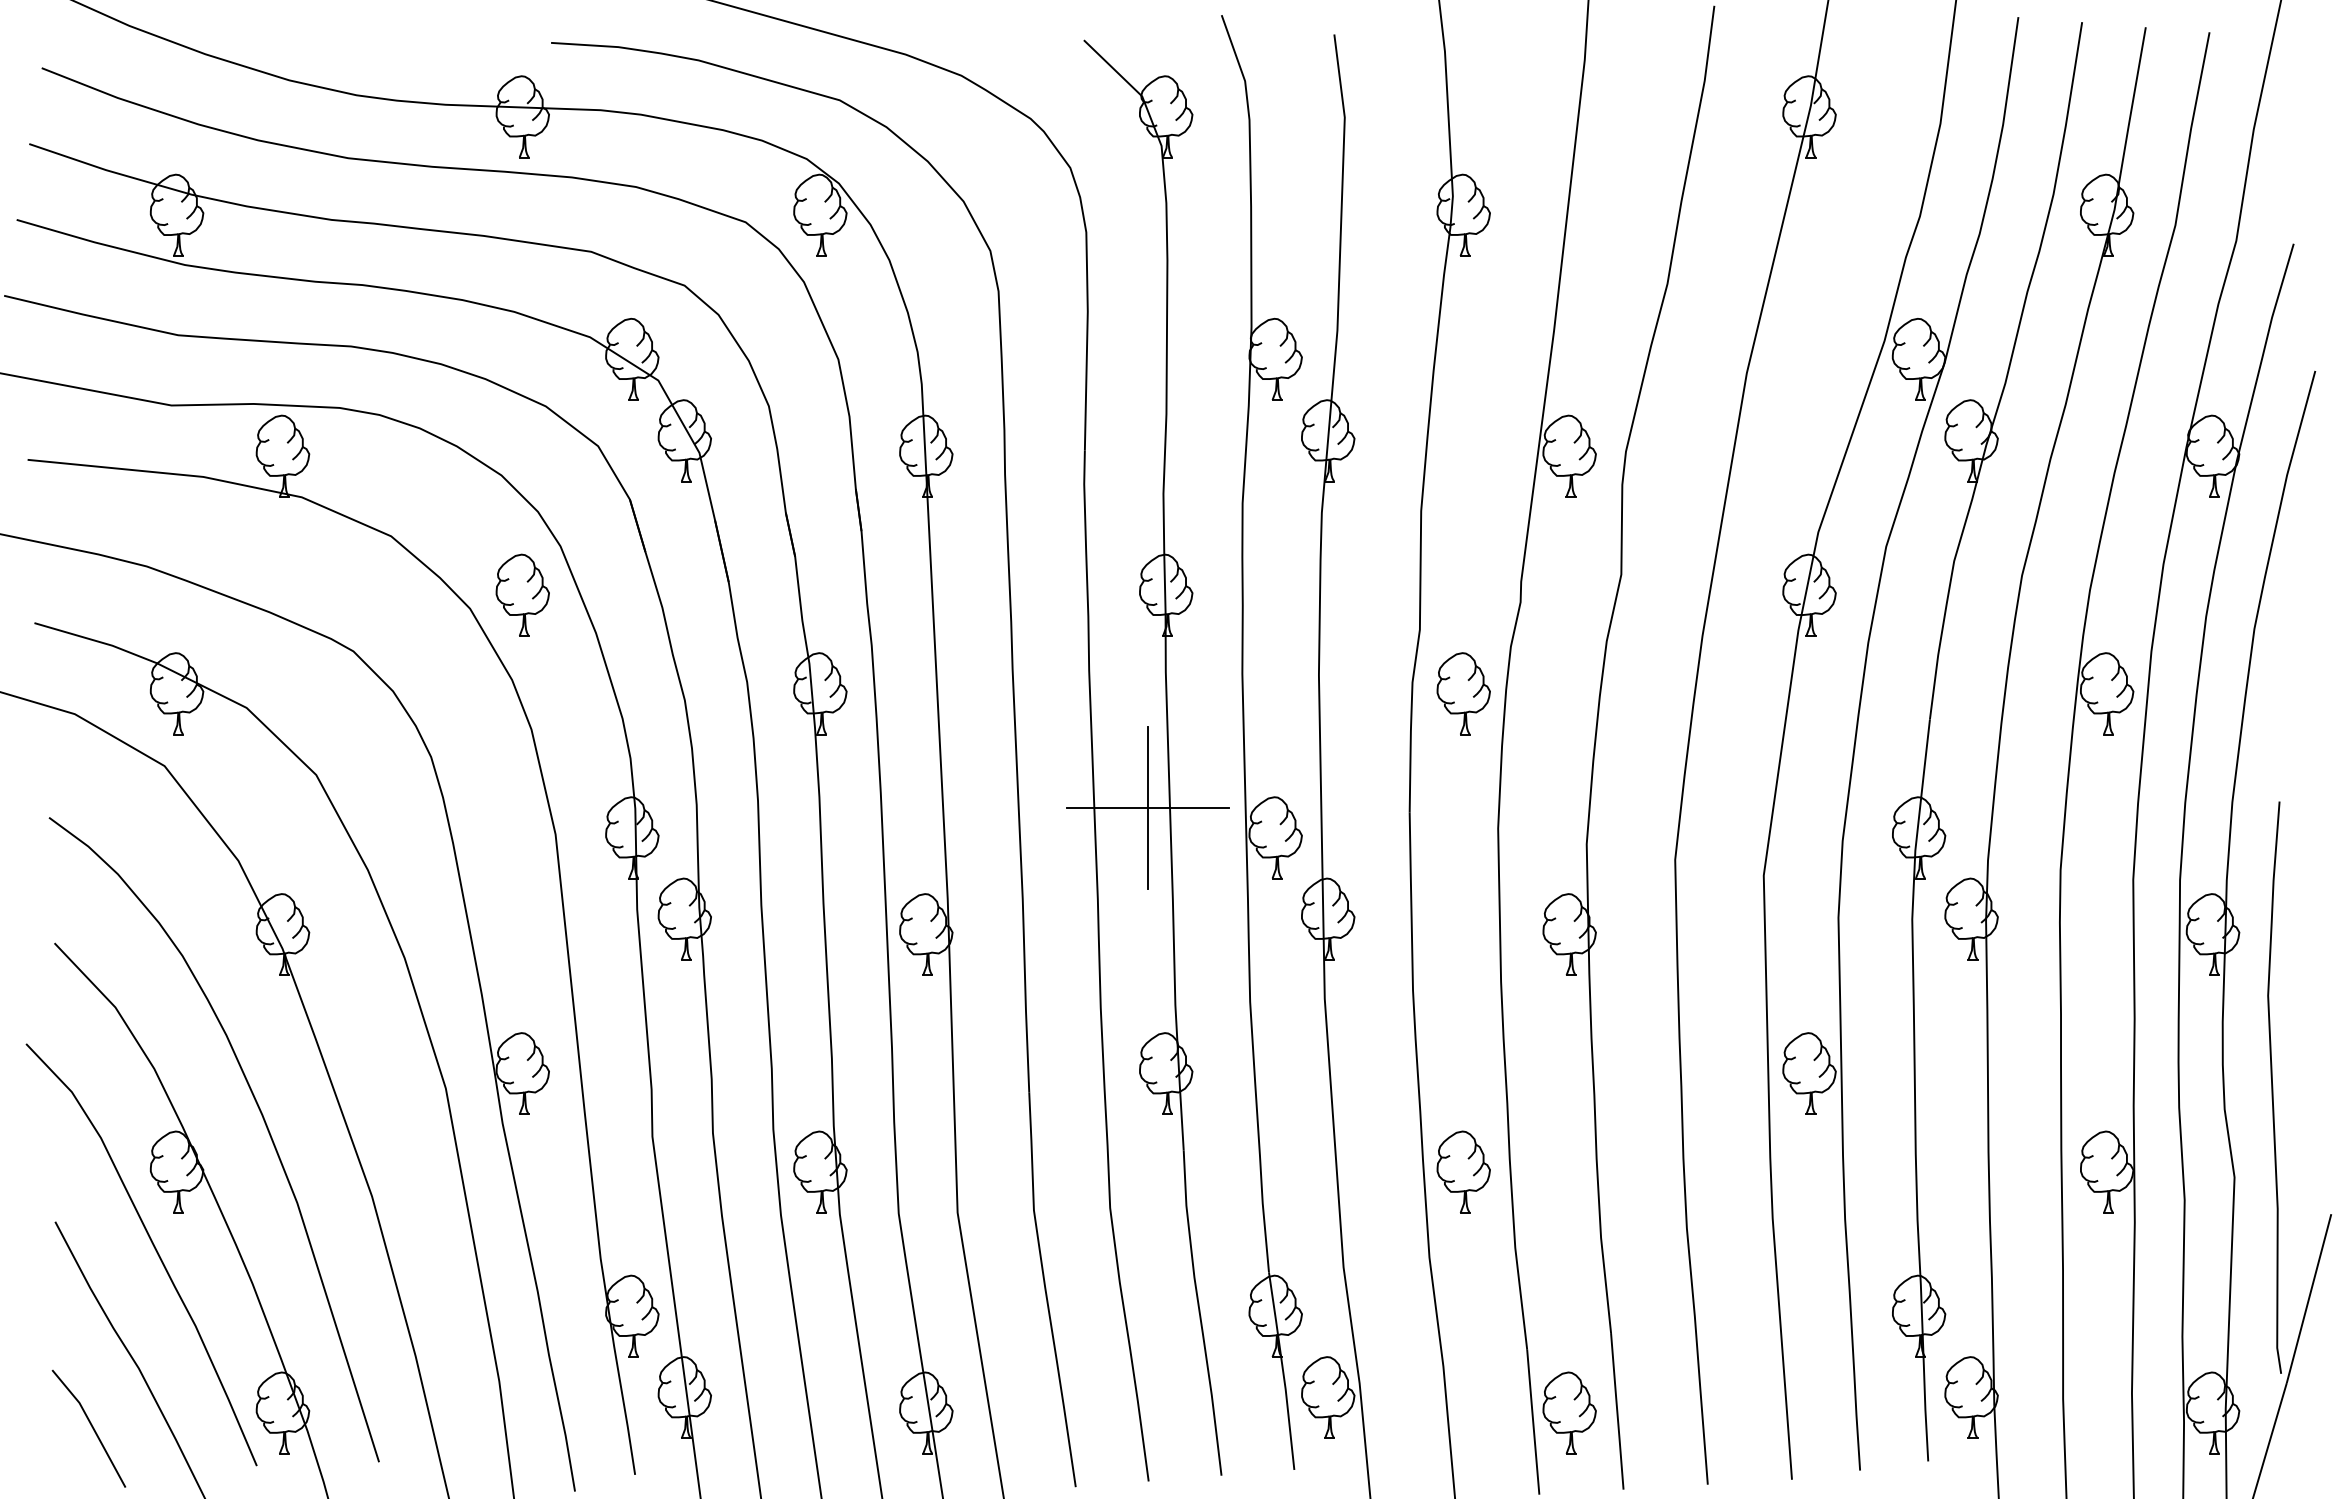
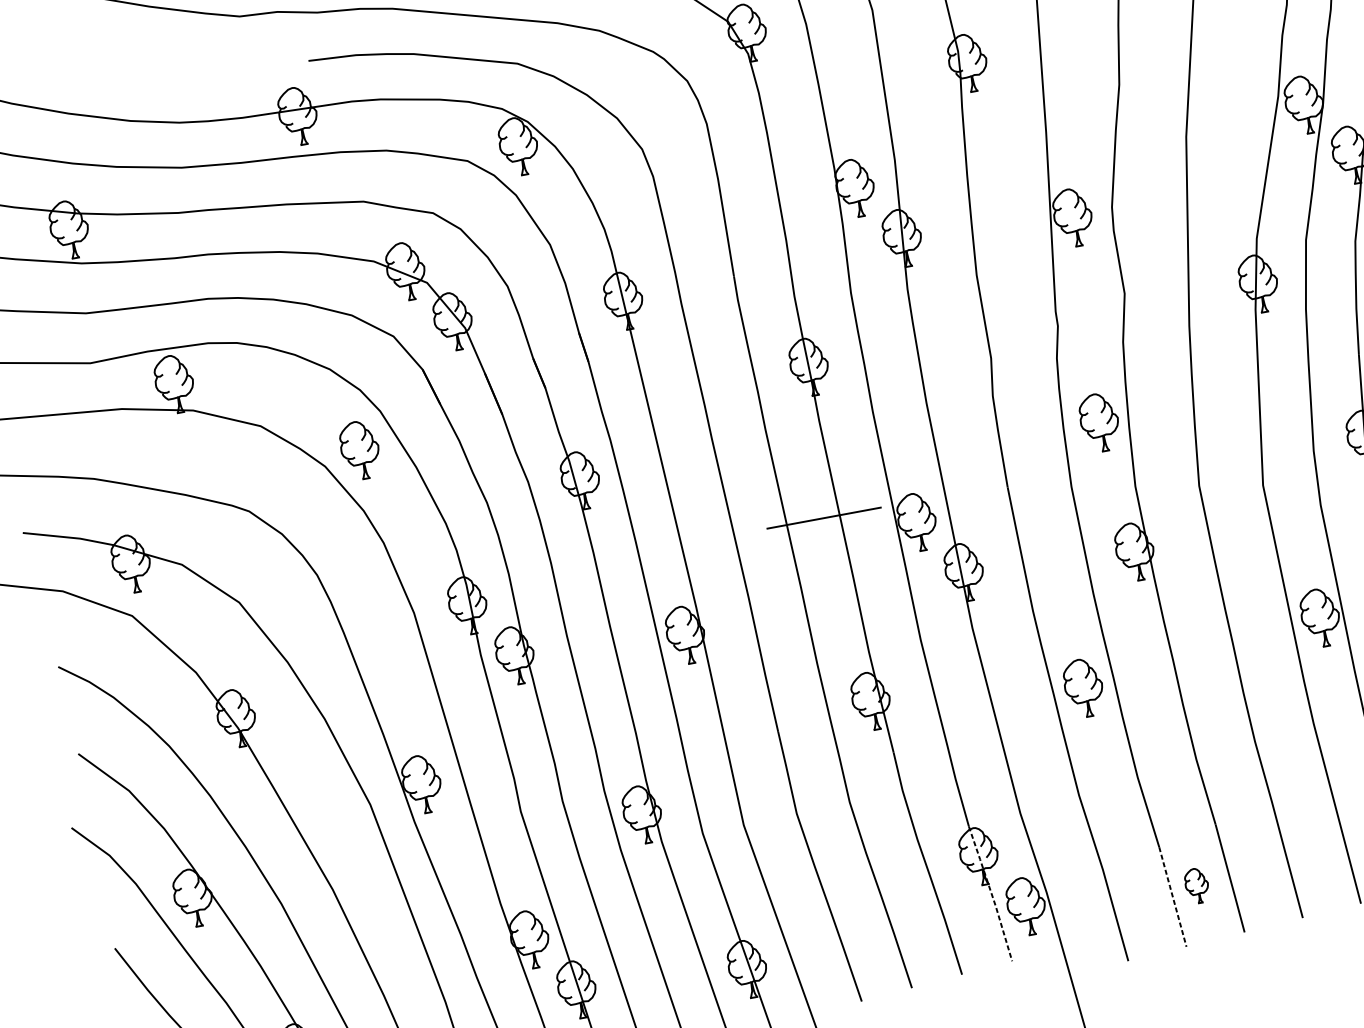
part: (1463, 693) -> (1099, 422), moved
line: (1147, 808) -> (824, 518), removed
part: (1463, 1171) -> (1083, 687), moved
line: (1283, 1371) -> (991, 893), solid -> dashed
part: (1569, 1412) -> (1196, 885), size x0.6
line: (1533, 1422) -> (1173, 897), solid -> dashed

